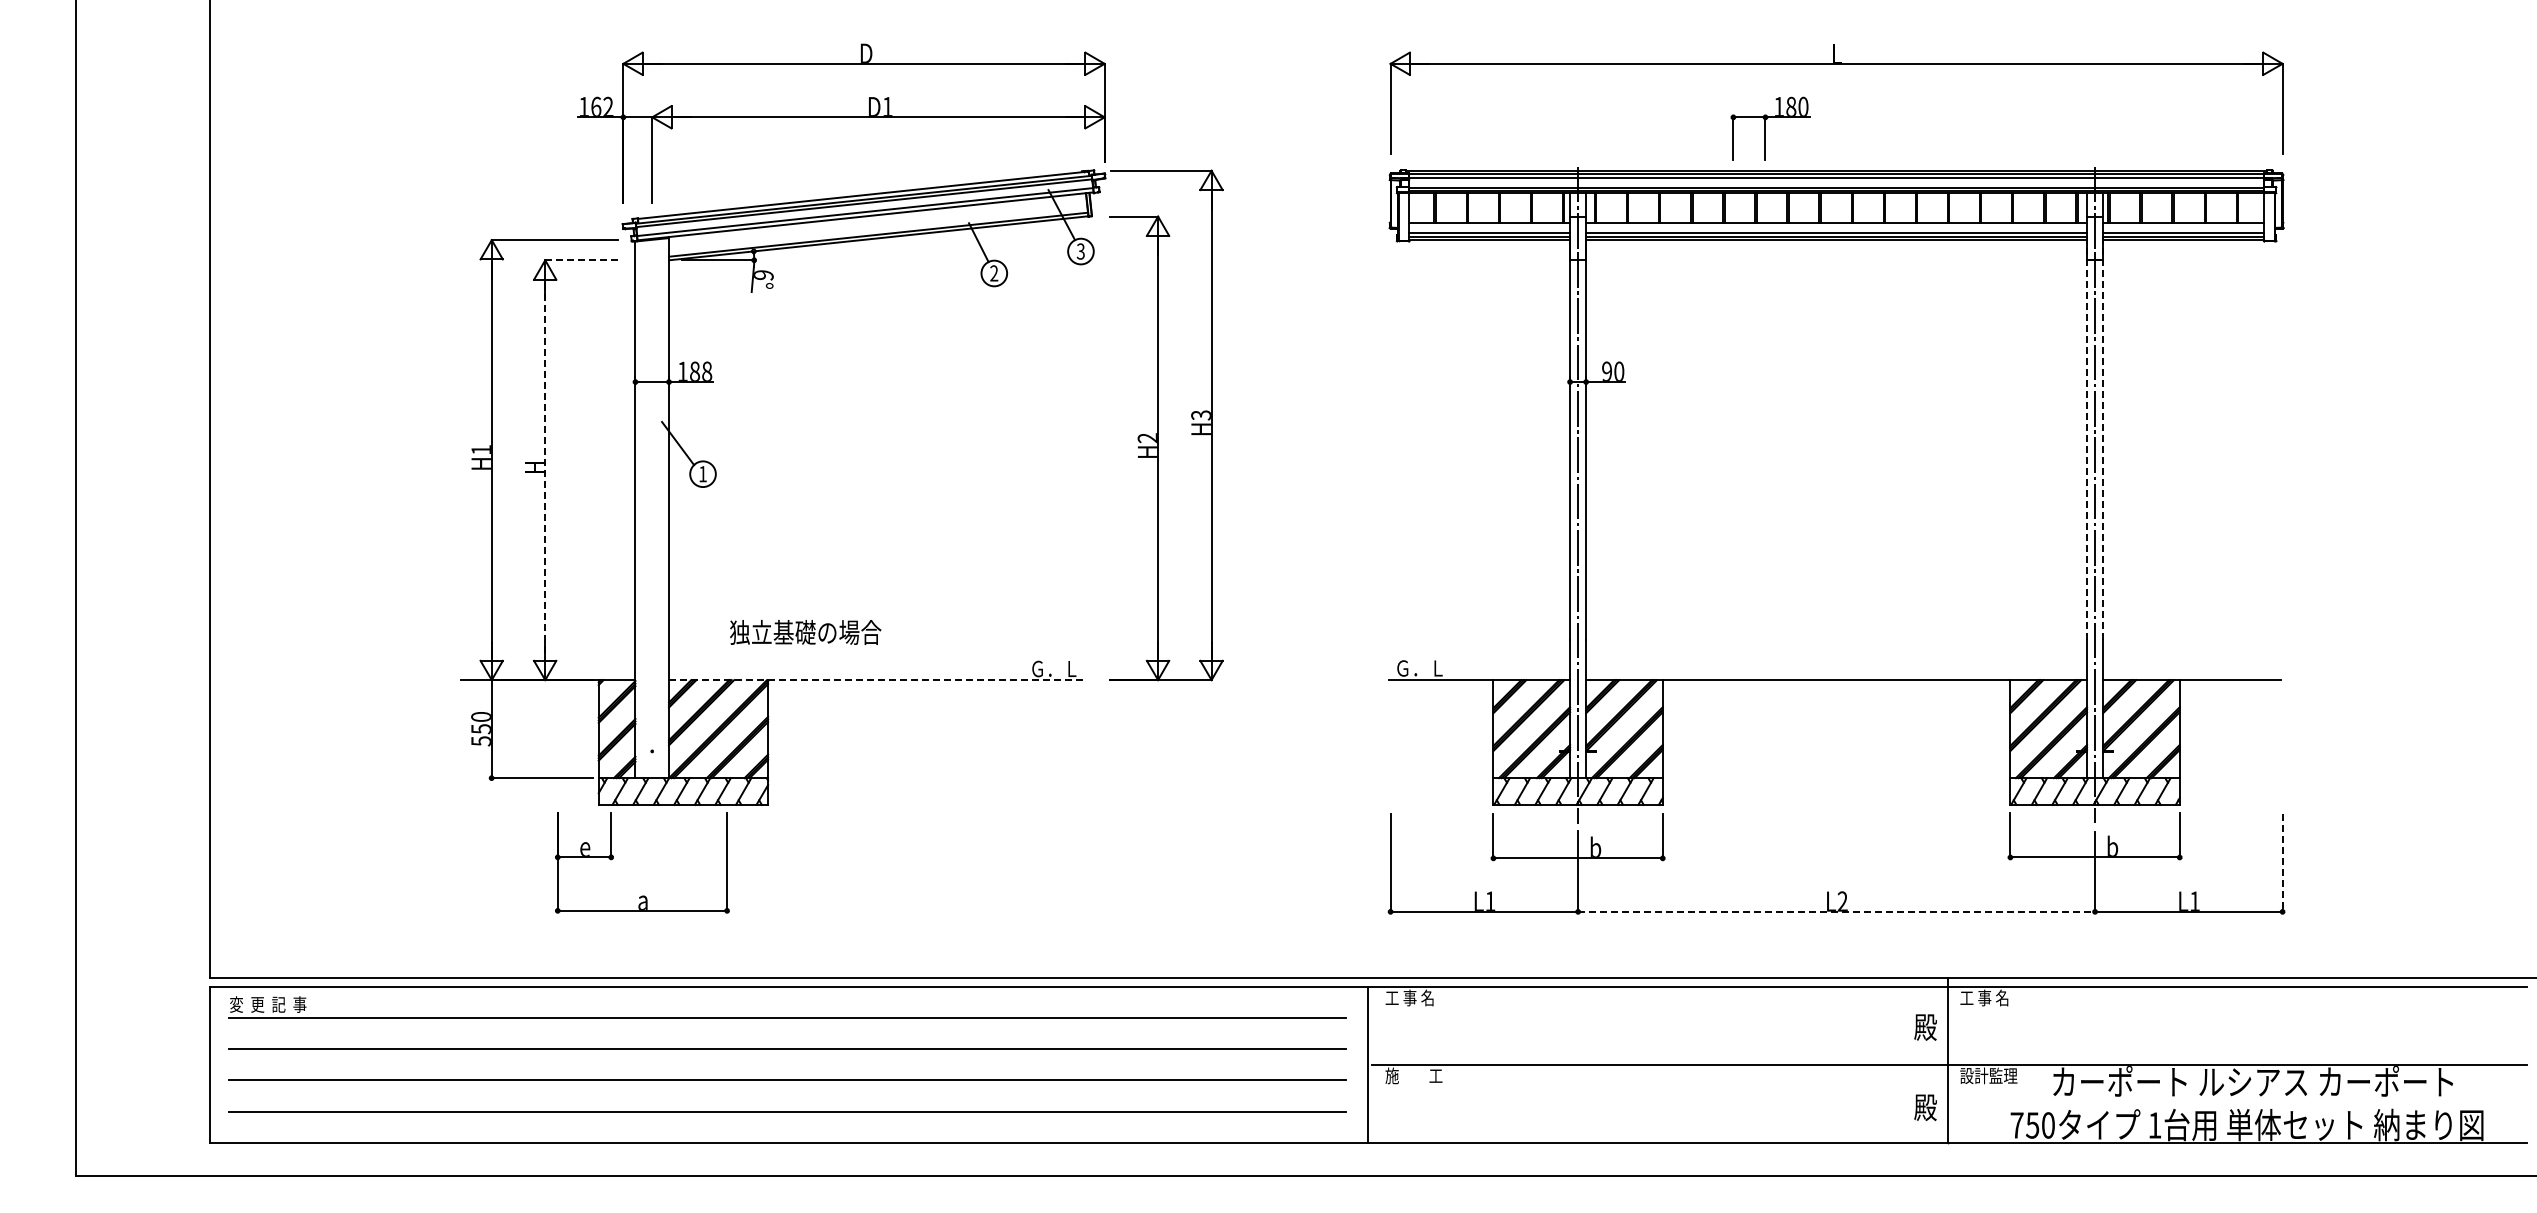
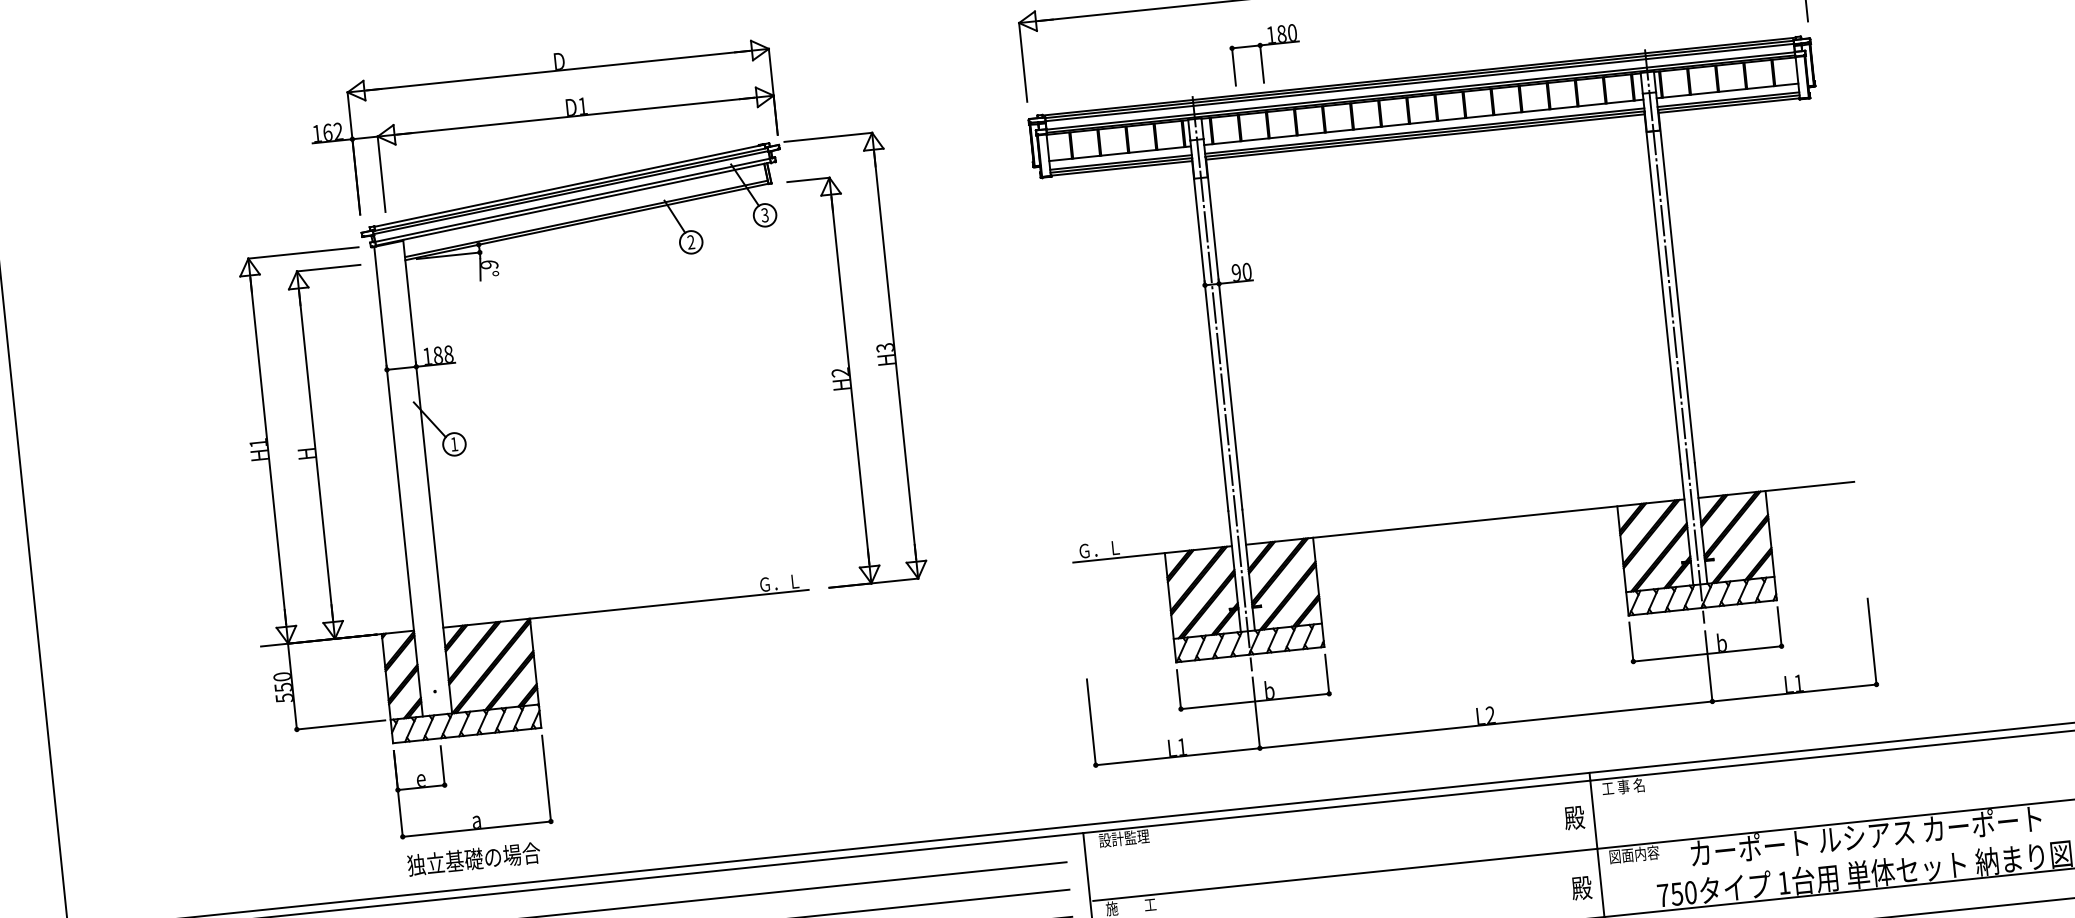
part: (1770, 128) -> (1265, 54), moved
line: (580, 260) -> (327, 268), dashed -> solid
line: (2087, 439) -> (1663, 288), dashed -> solid
line: (2103, 439) -> (1677, 287), dashed -> solid
line: (545, 470) -> (316, 455), dashed -> solid
text: (805, 632) -> (473, 859), moved
line: (877, 680) -> (625, 609), dashed -> solid
part: (613, 859) -> (446, 786), moved
line: (2282, 863) -> (1872, 642), dashed -> solid
line: (1837, 911) -> (1486, 724), dashed -> solid
text: (1413, 997) -> (1123, 838), 工 事 名 -> 設計監理
text: (1988, 1075) -> (1633, 854), 設計監理 -> 図面内容

